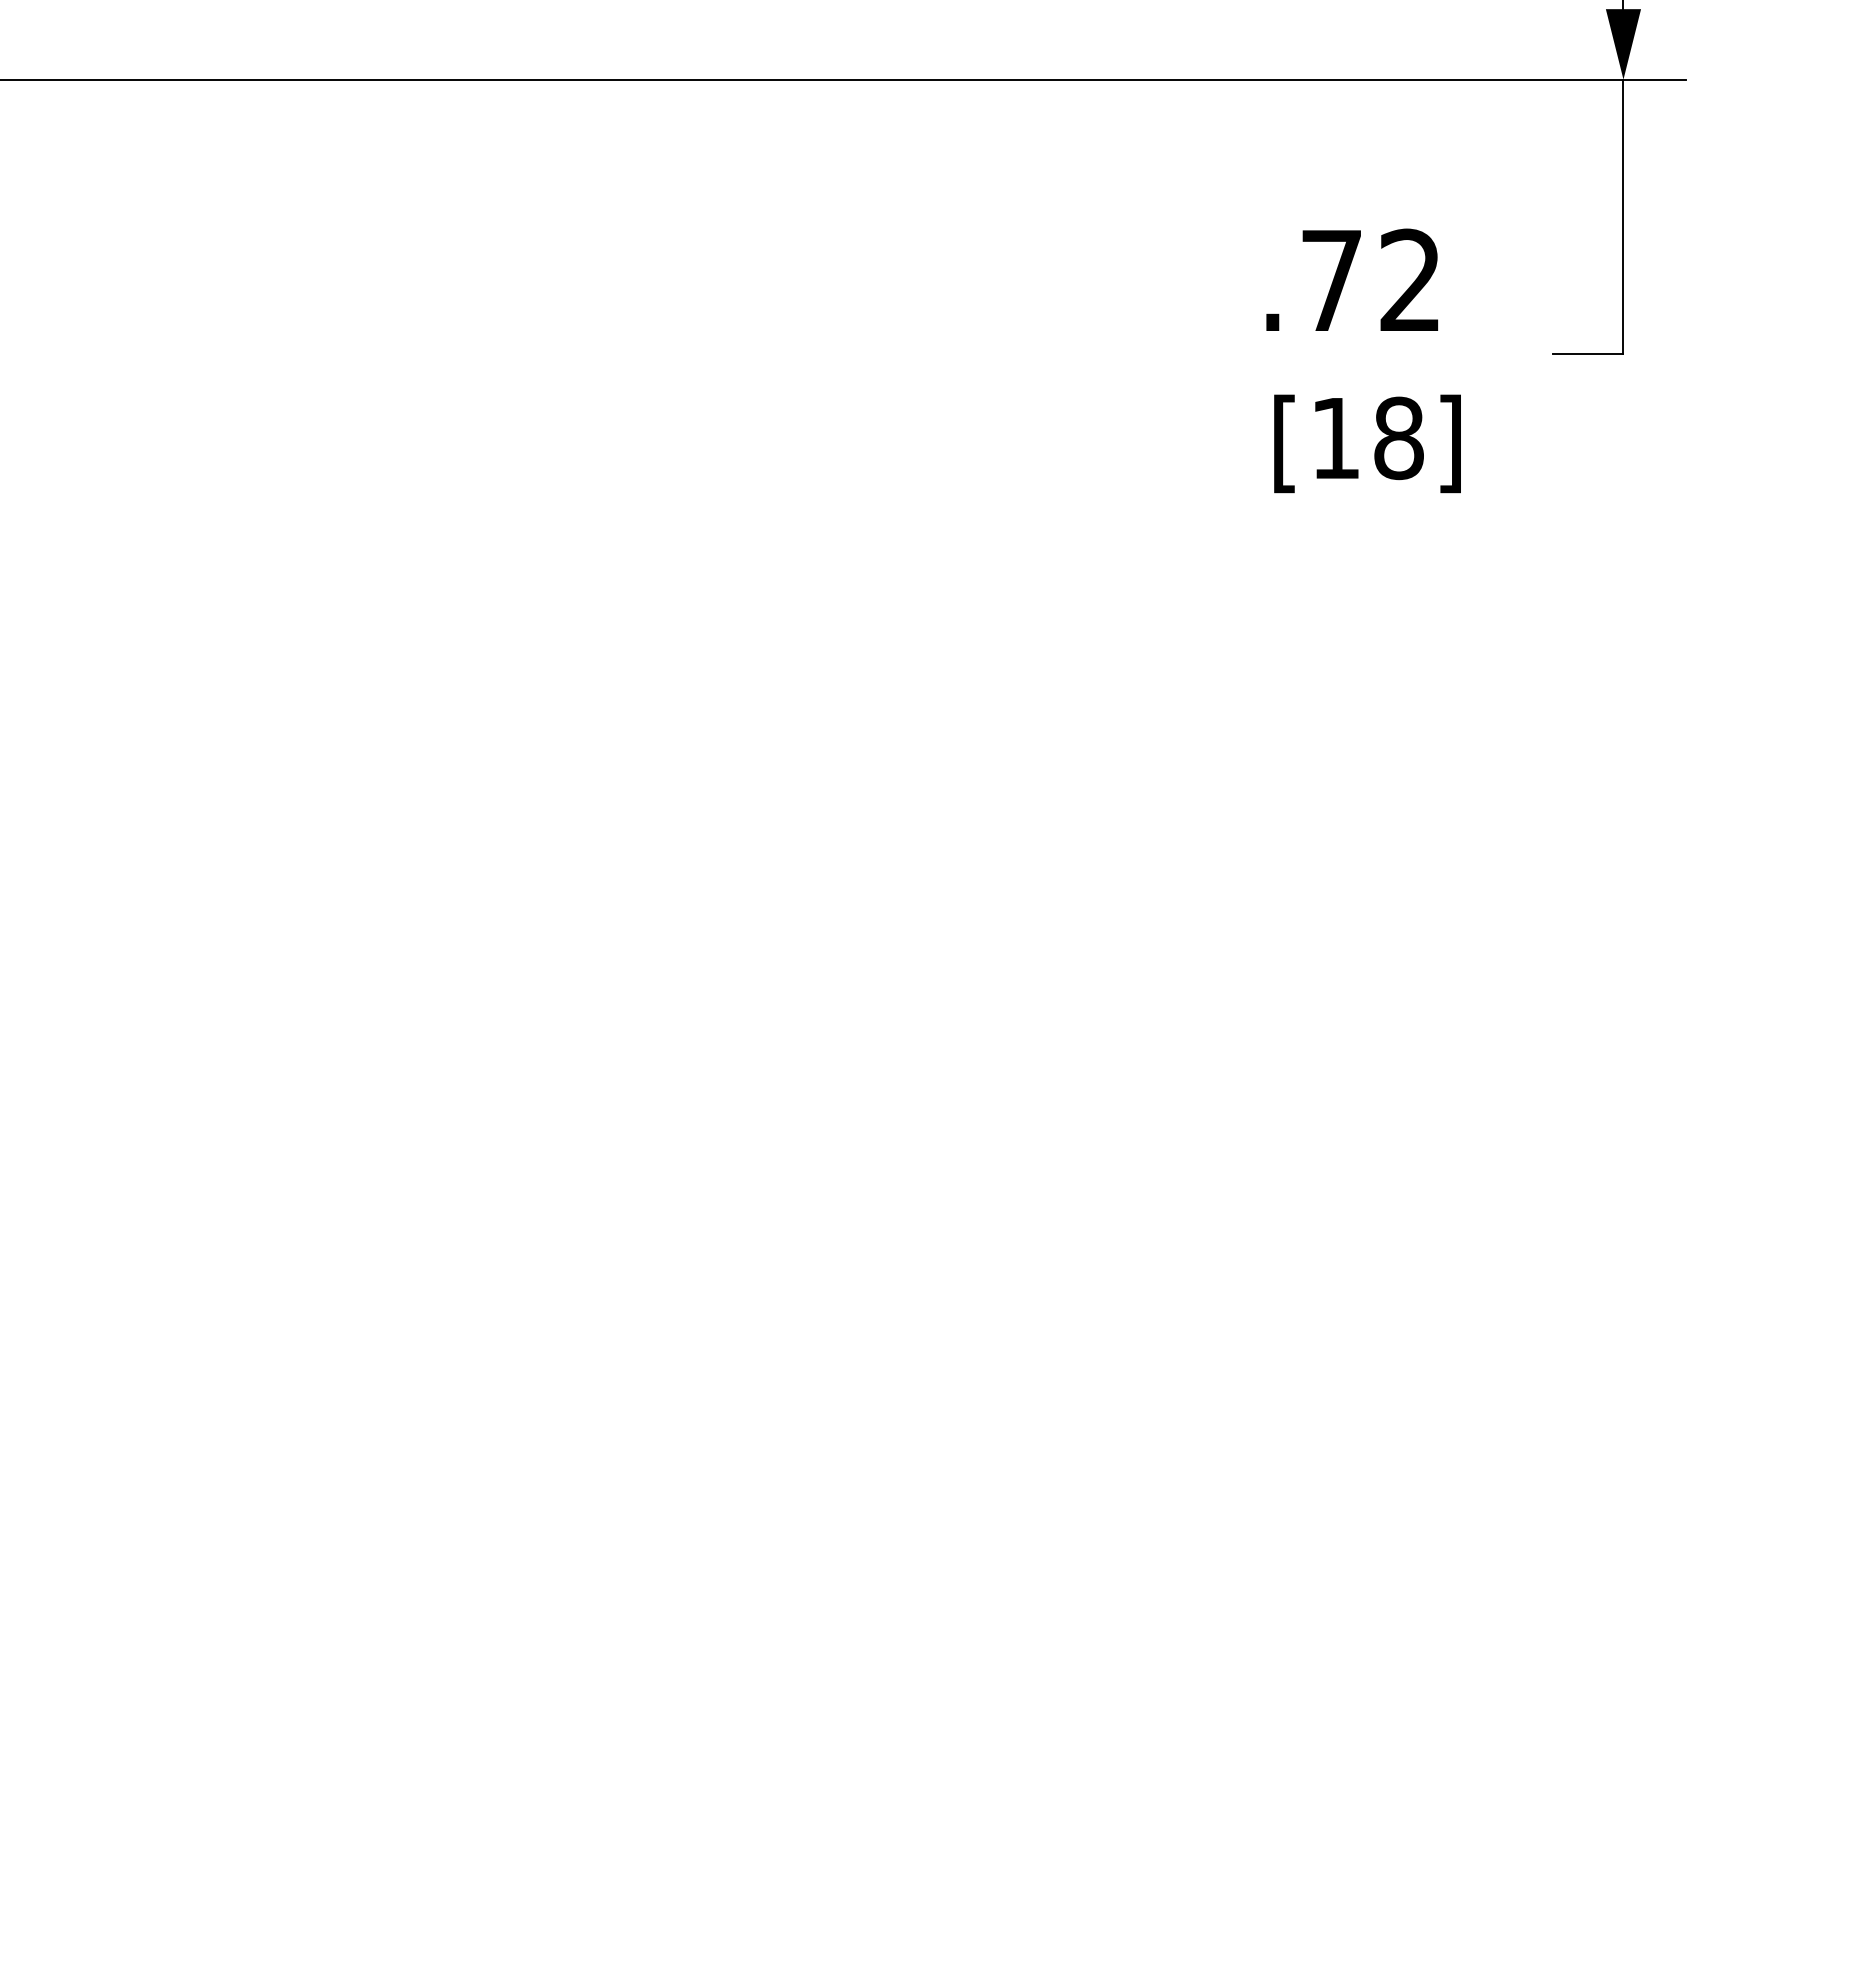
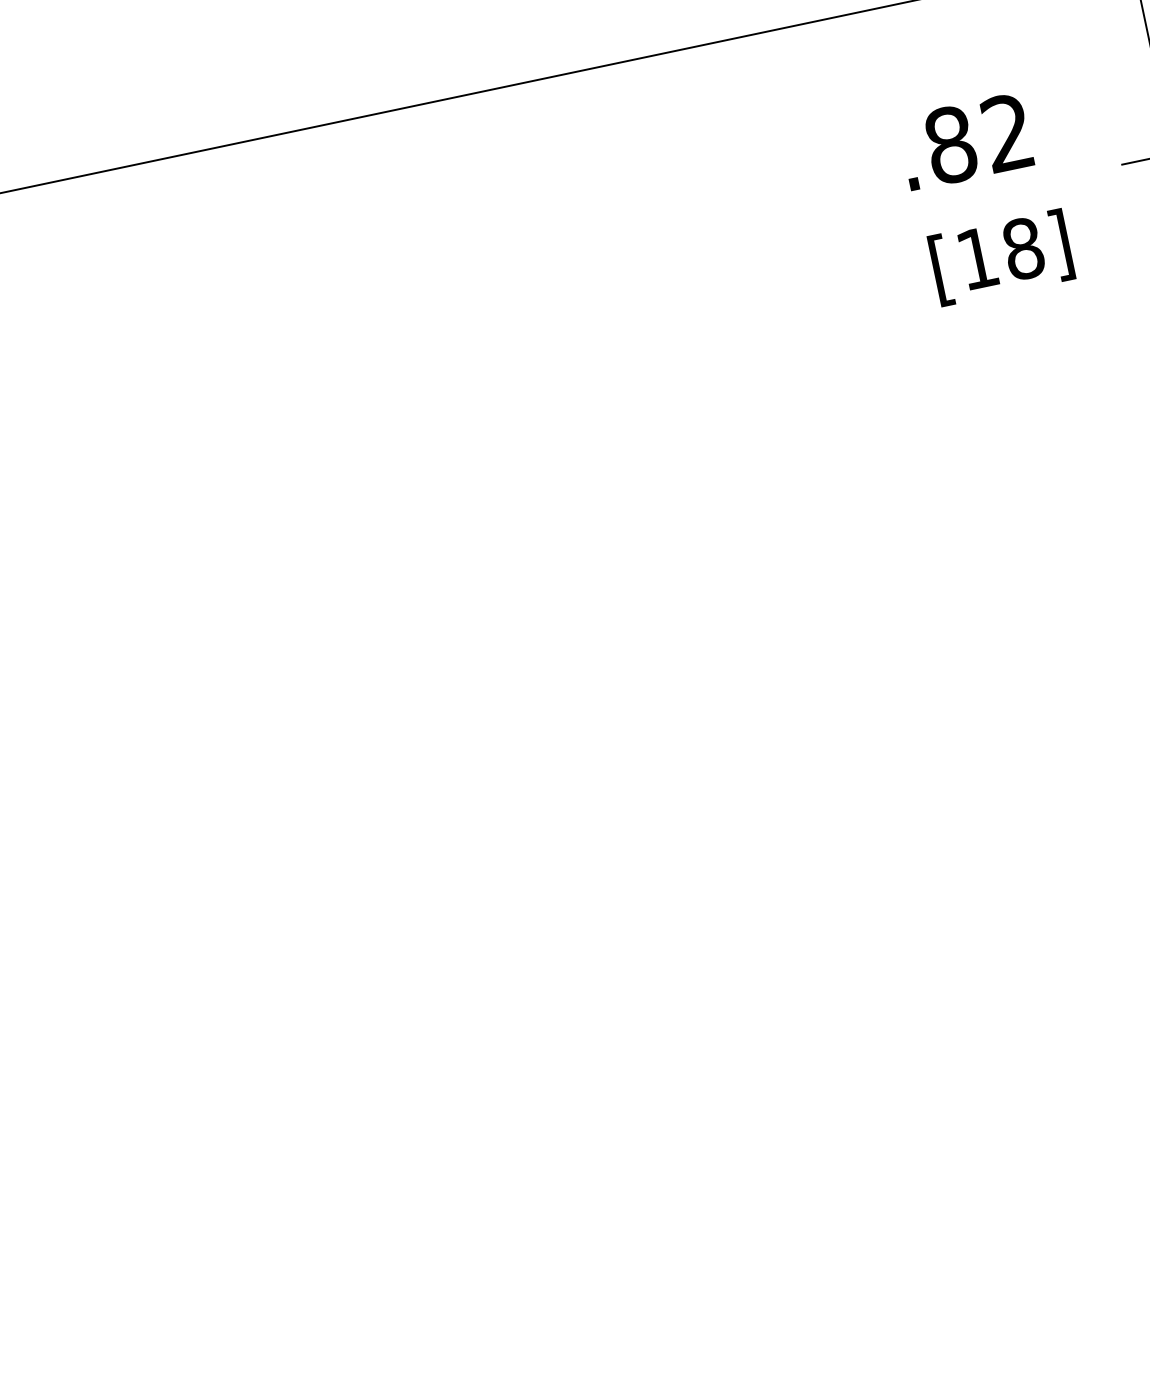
text: (1332, 280) -> (951, 144), .72 -> .82

